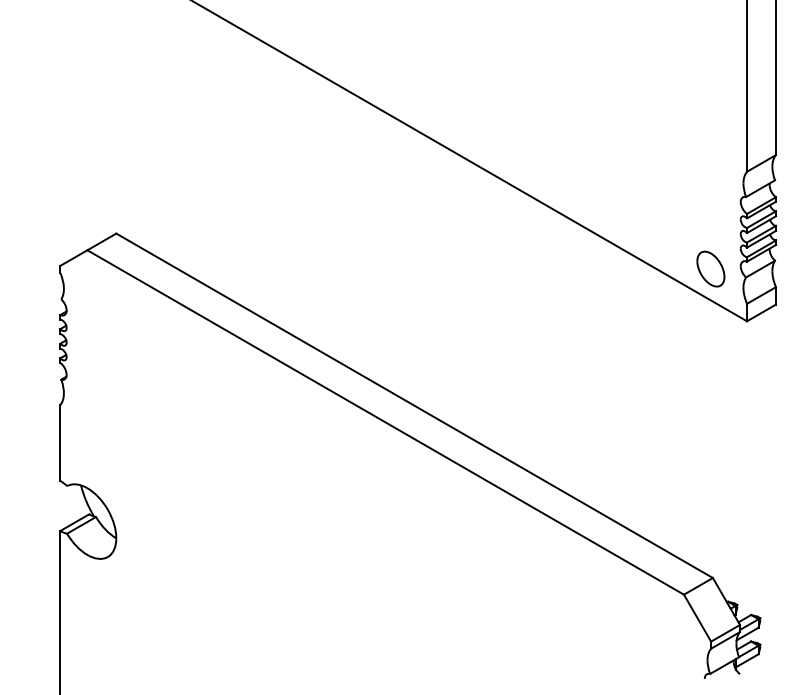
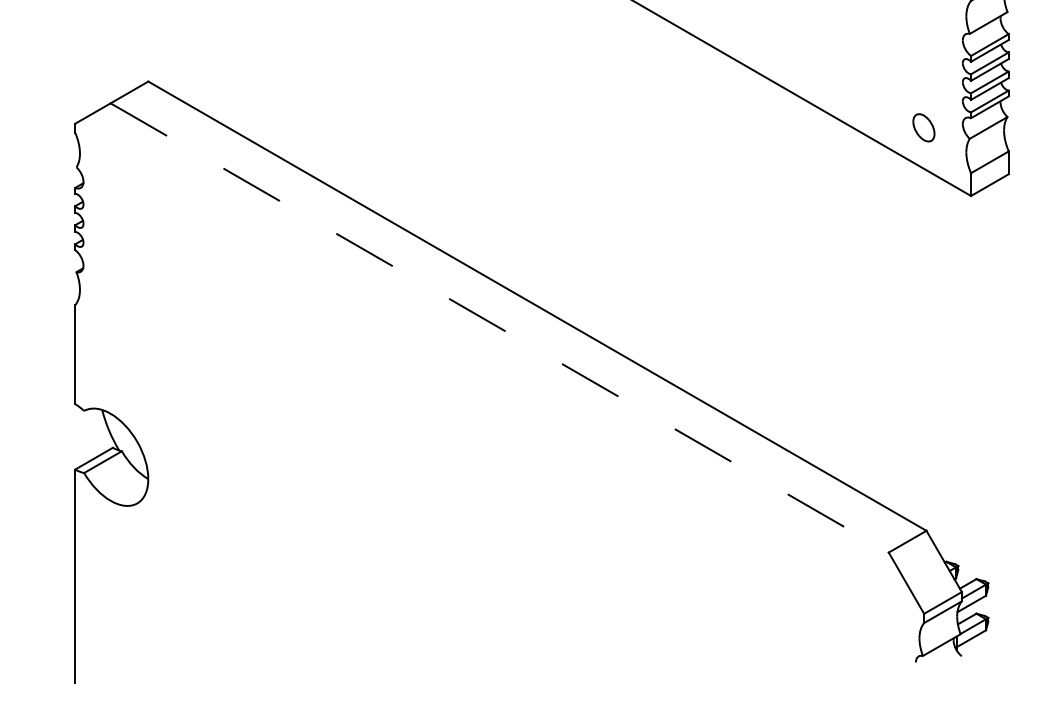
part: (710, 268) -> (923, 127), size x0.6
line: (386, 422) -> (500, 327), solid -> dashed

